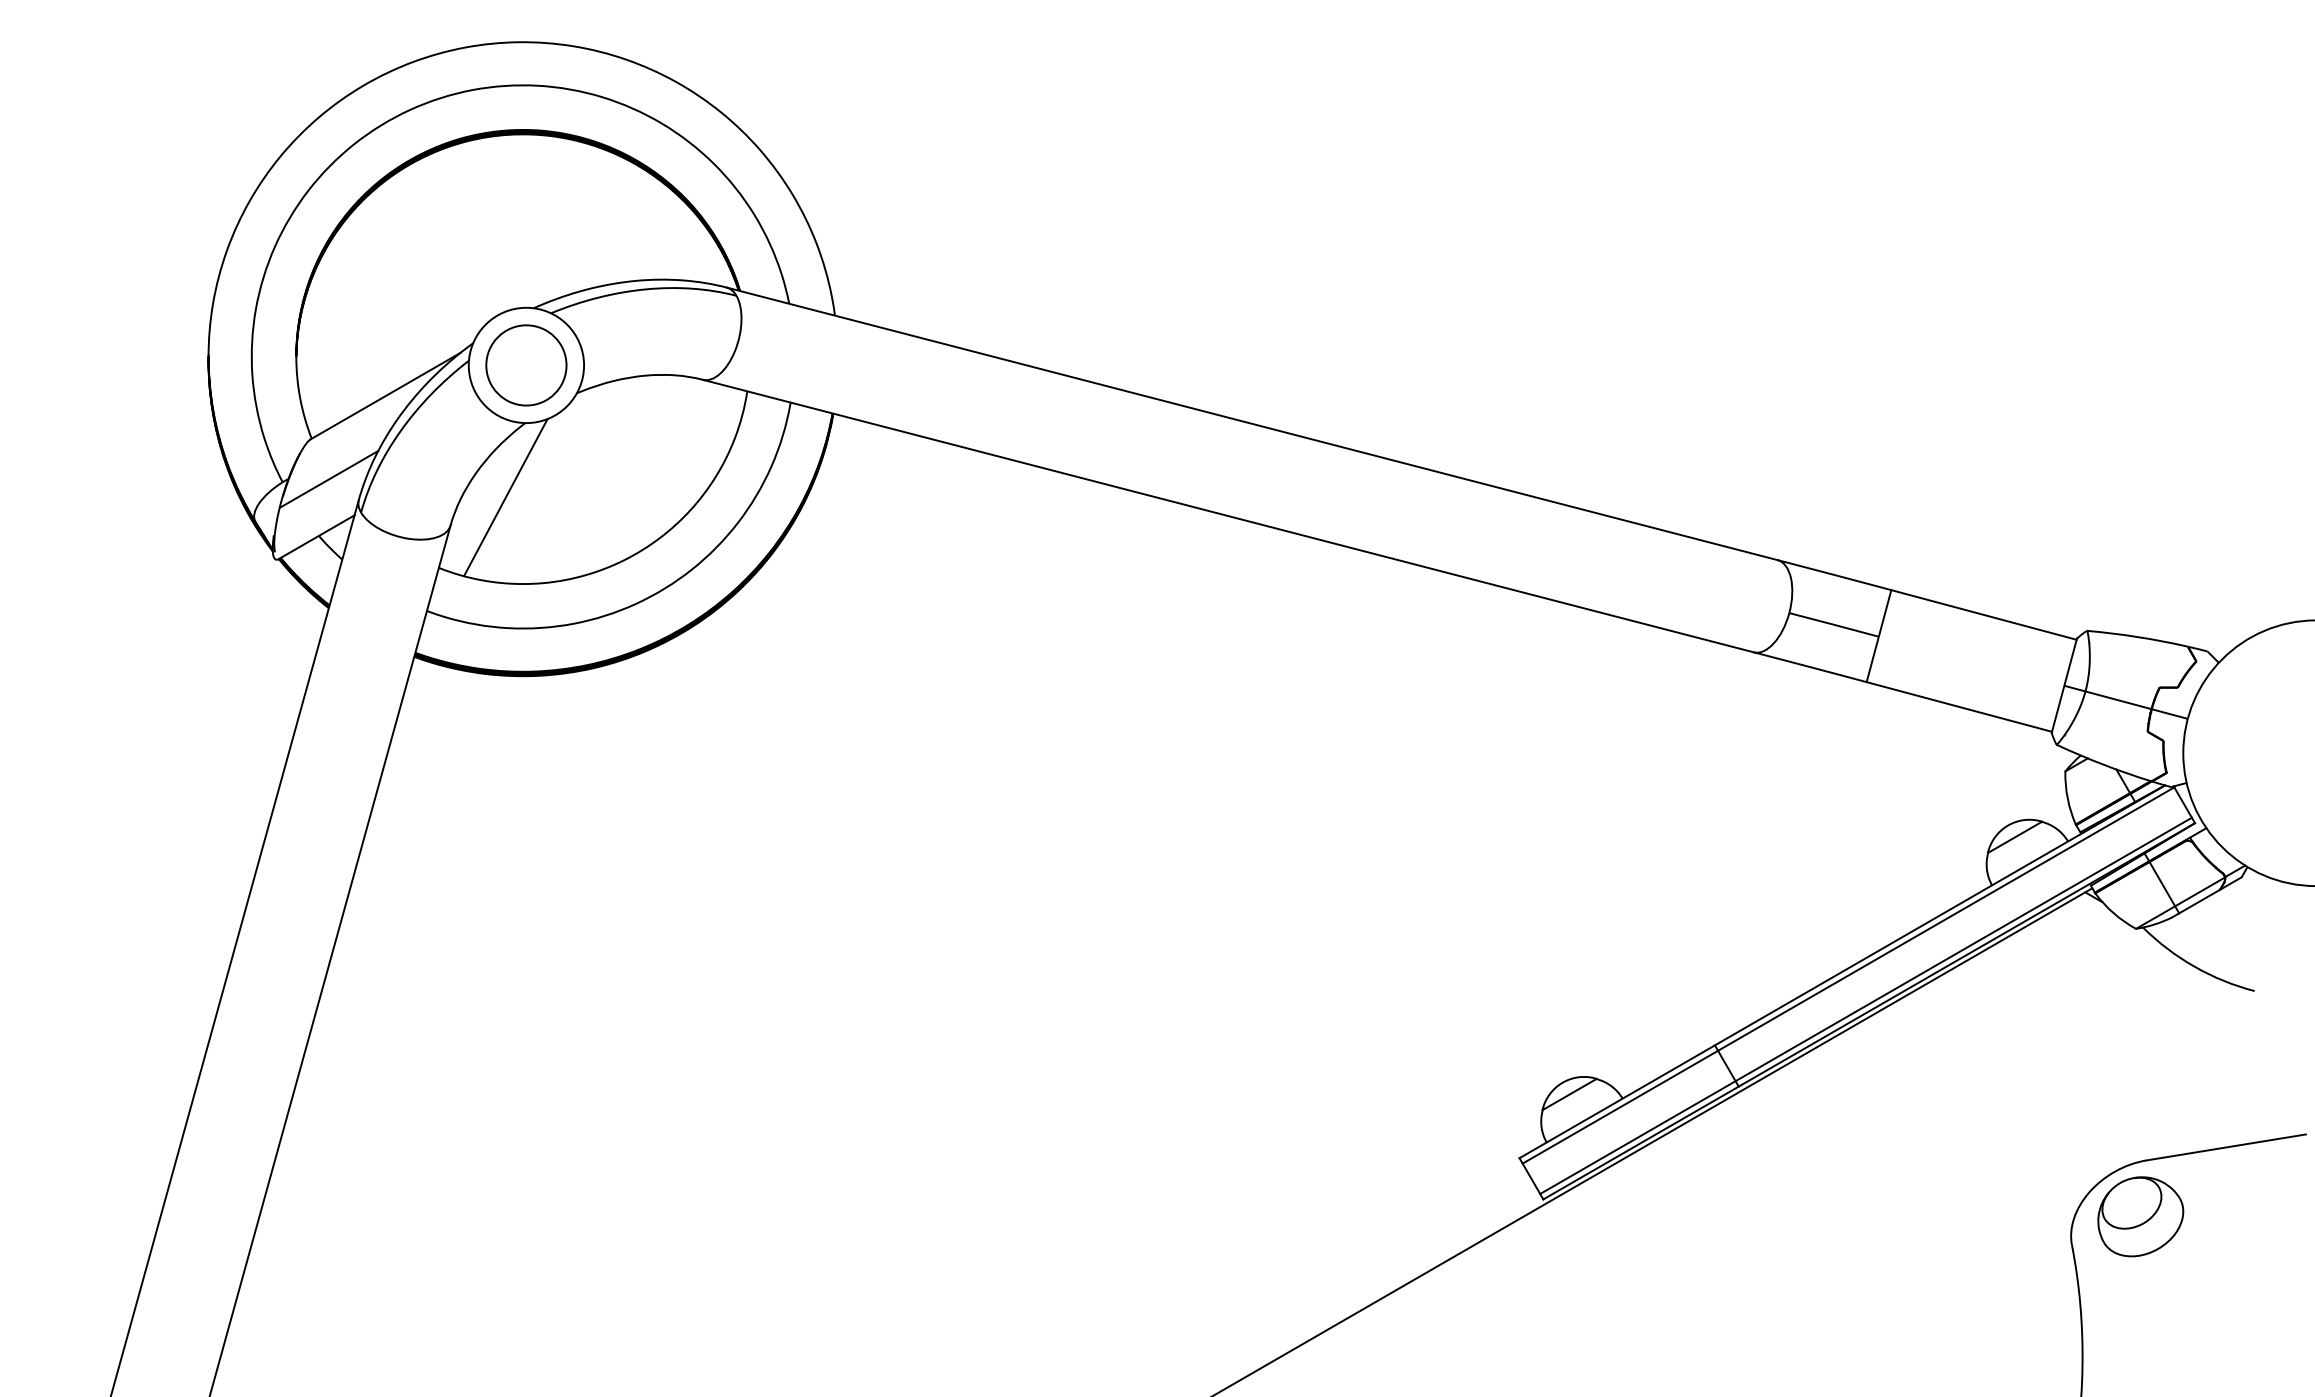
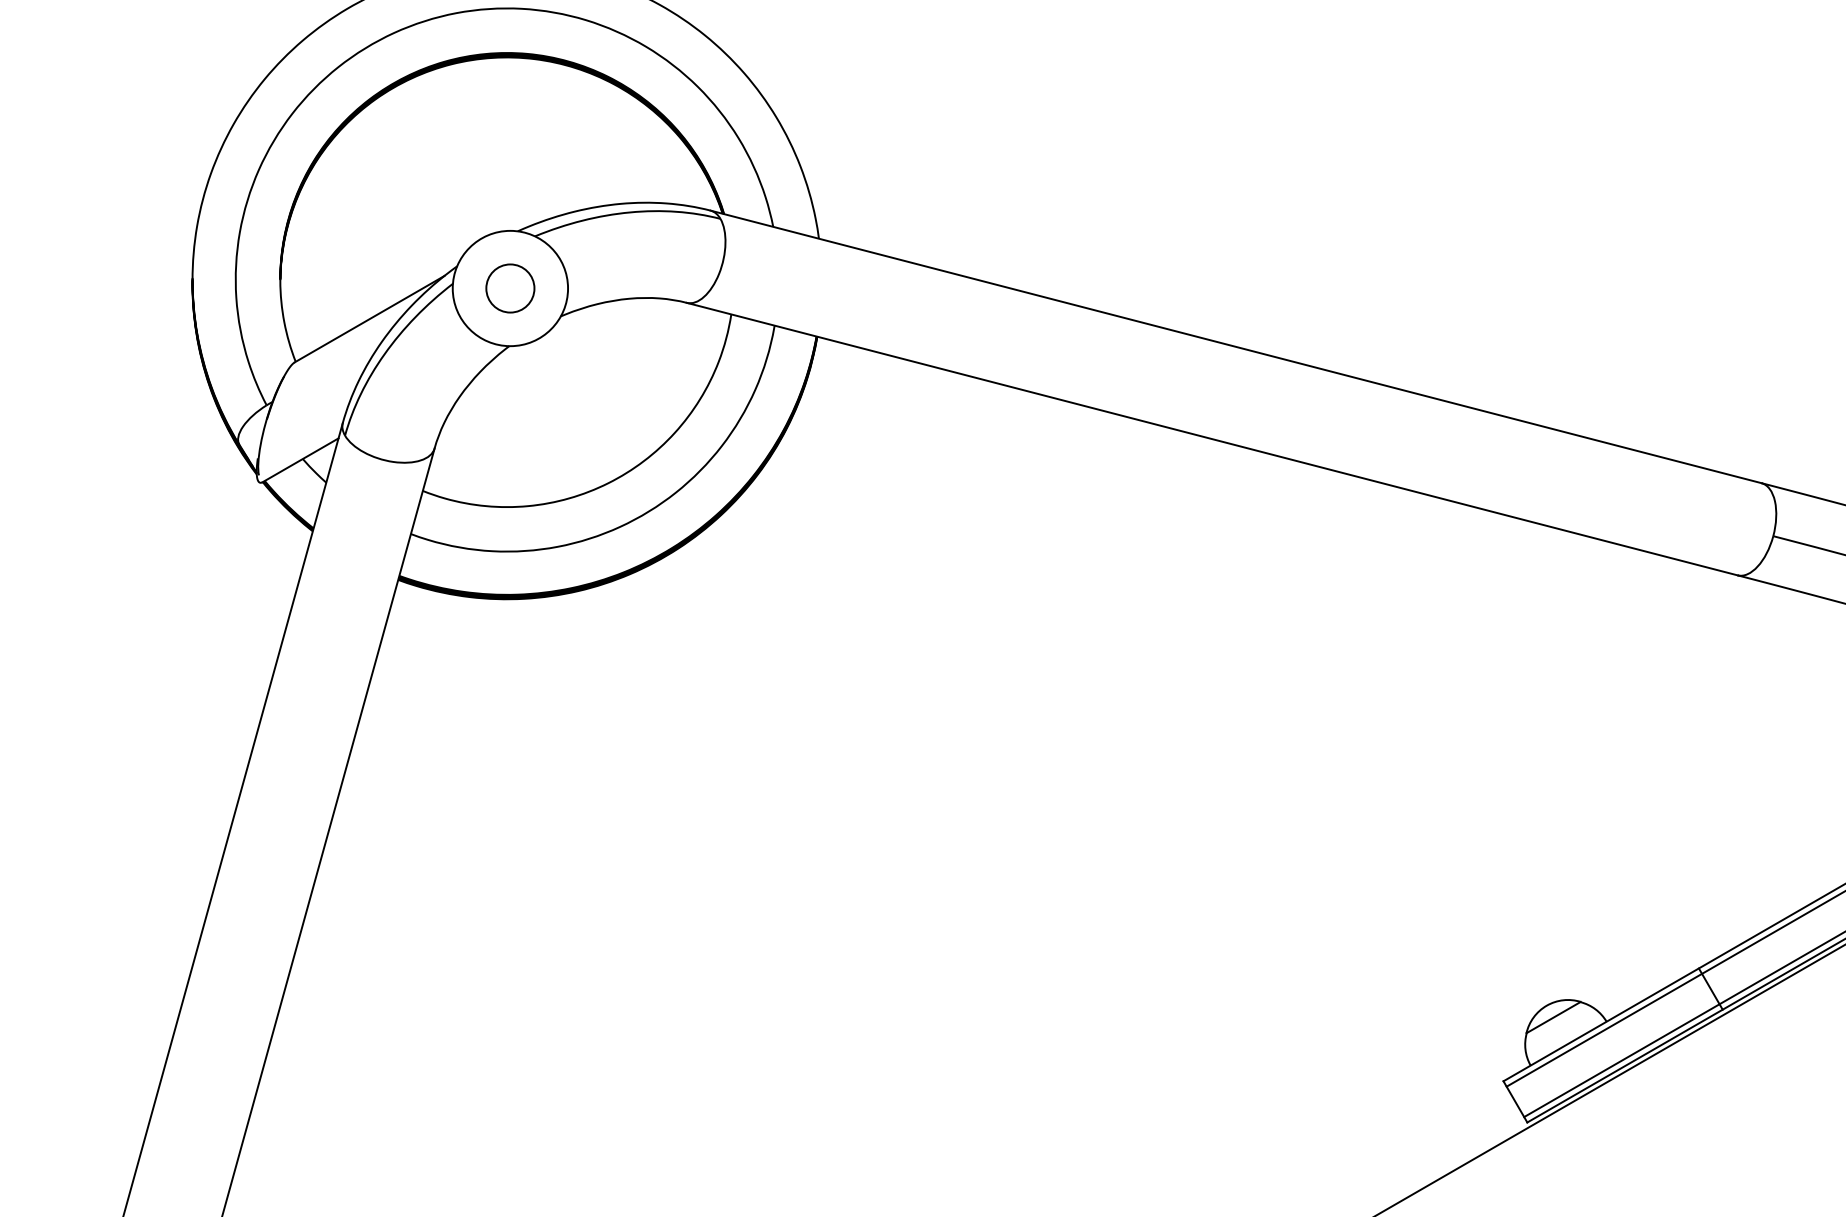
circle: (526, 365) -> (510, 288), size x0.6
line: (329, 479) -> (313, 402), removed
line: (505, 497) -> (489, 420), removed

